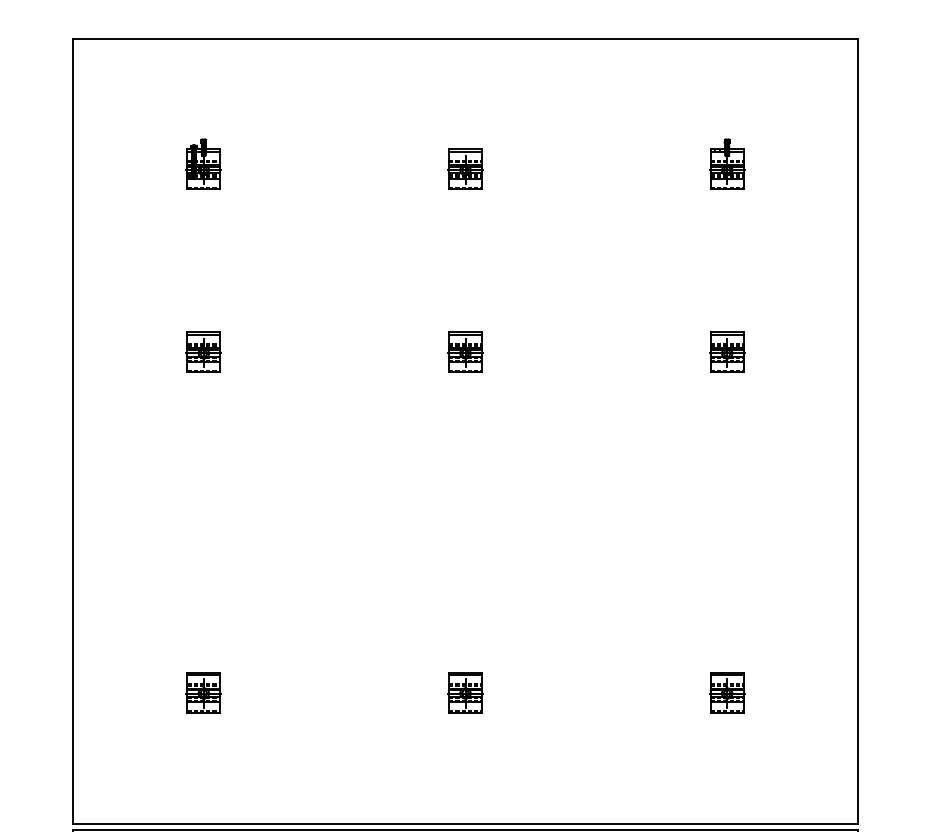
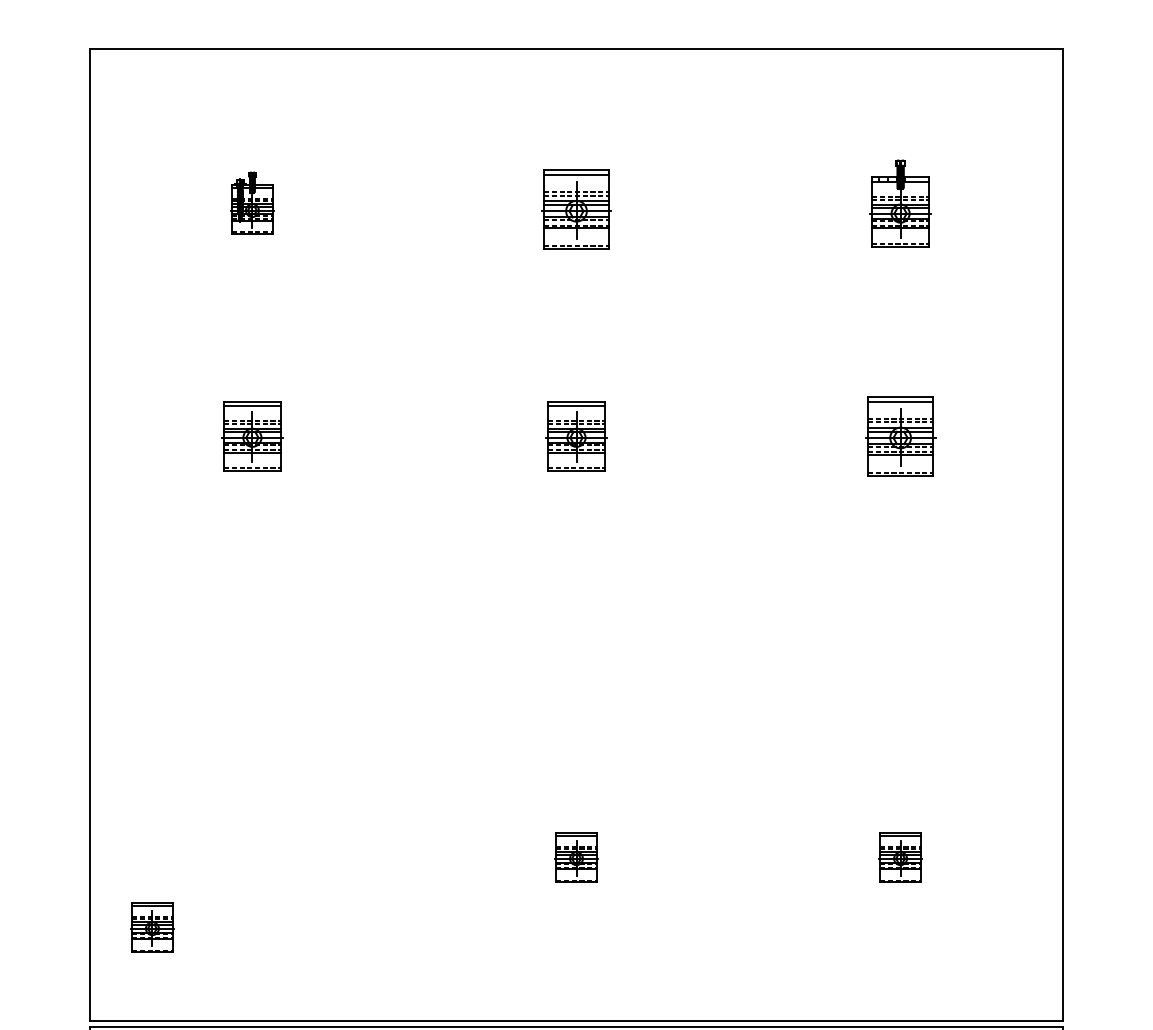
part: (727, 163) -> (900, 202), size x1.4
part: (465, 169) -> (576, 209), size x1.6
part: (203, 352) -> (252, 436), size x1.4
part: (465, 352) -> (576, 436), size x1.4
part: (727, 352) -> (900, 436), size x1.6
part: (203, 692) -> (152, 927), moved

